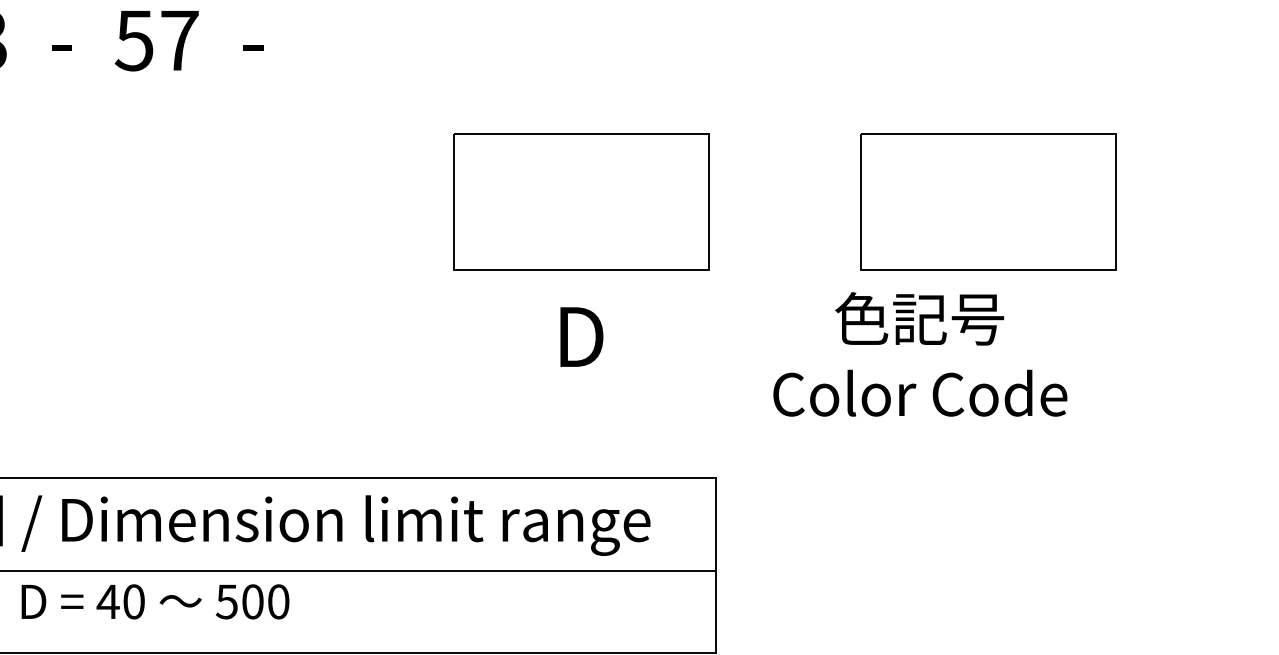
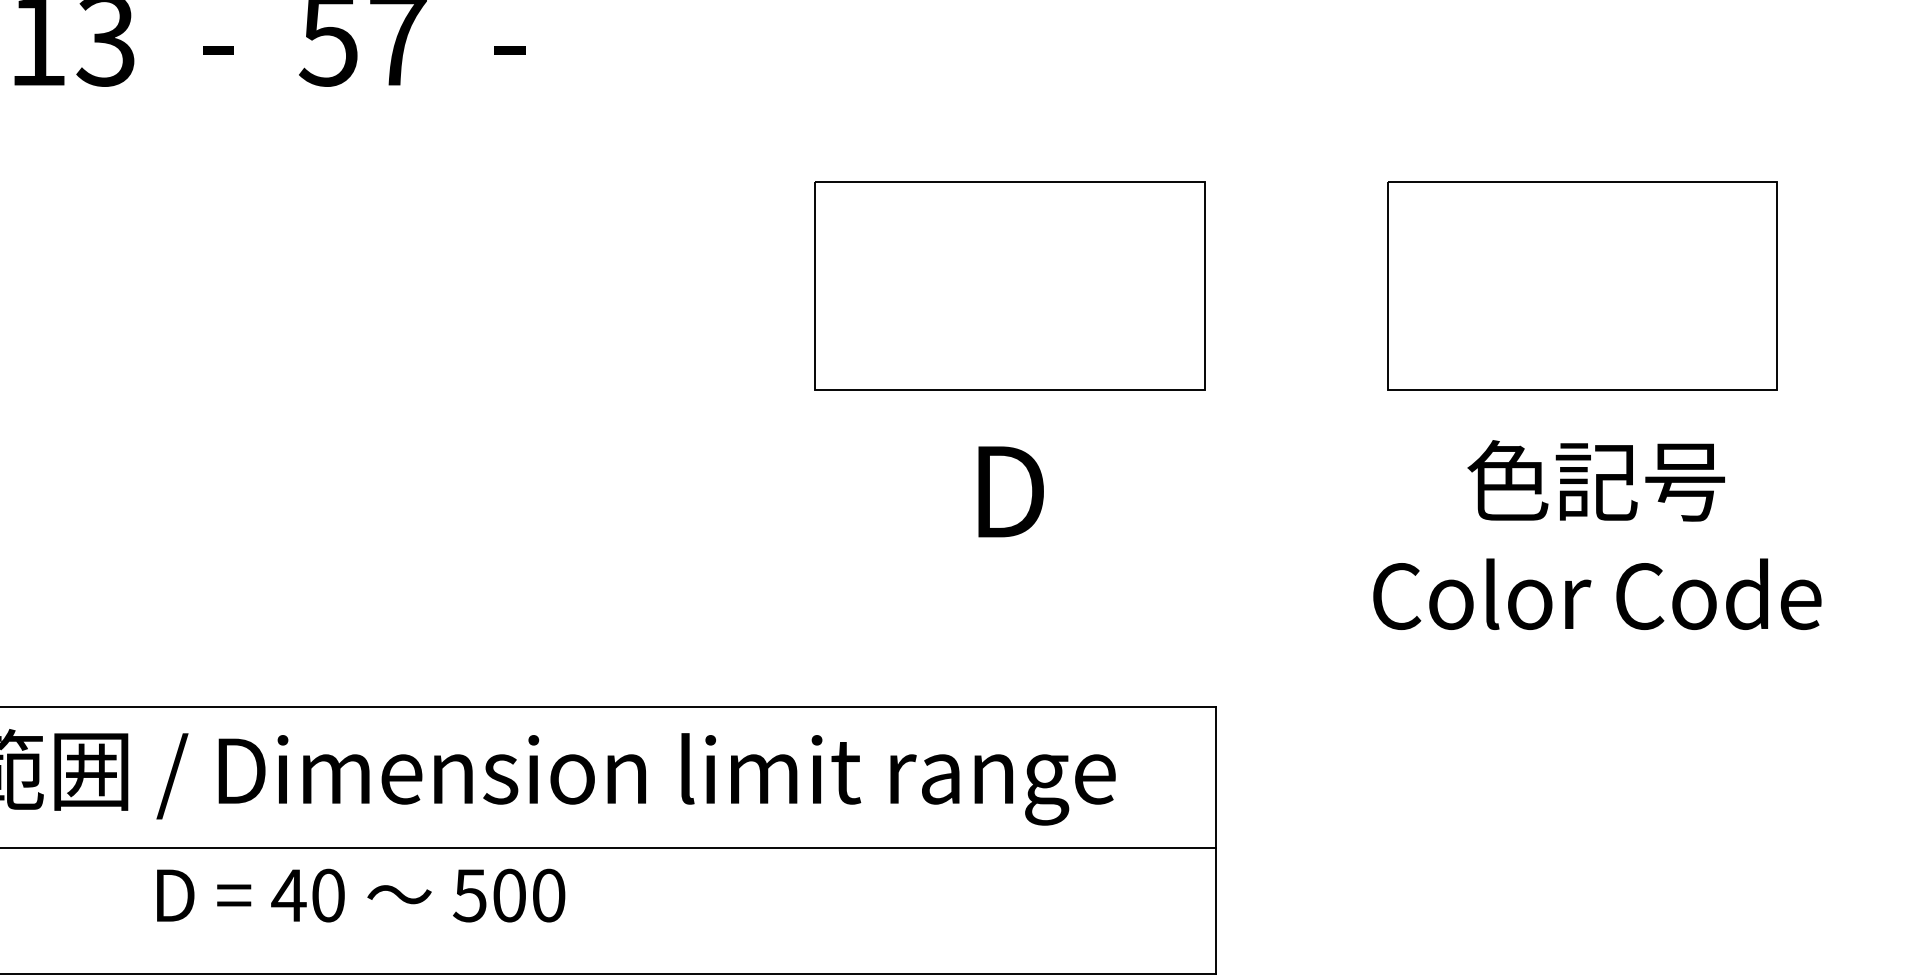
part: (988, 201) -> (1582, 285), moved
text: (920, 354) -> (1597, 535), moved

